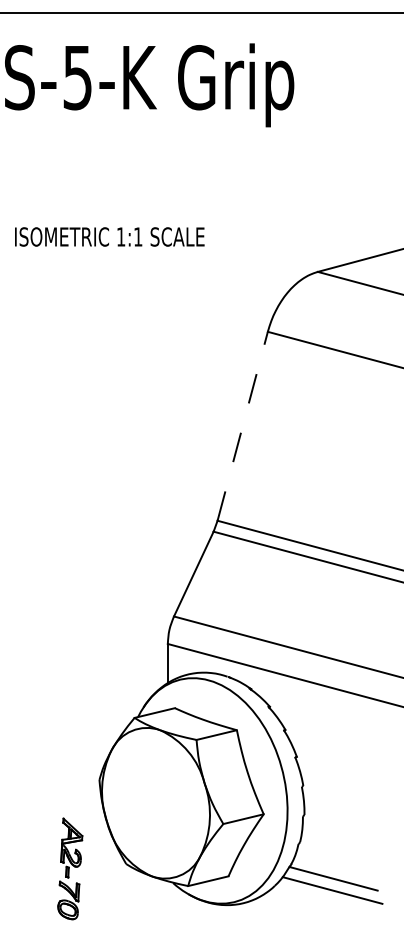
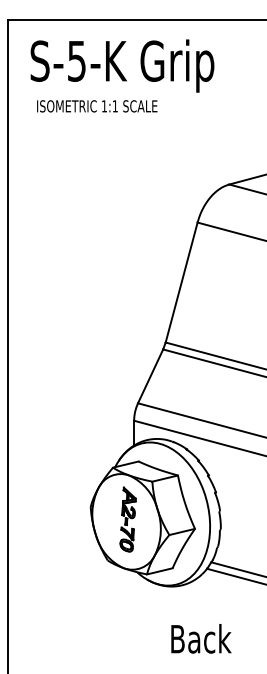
text: (110, 237) -> (97, 106), moved
line: (242, 426) -> (181, 282), dashed -> solid
part: (69, 868) -> (127, 519), moved

